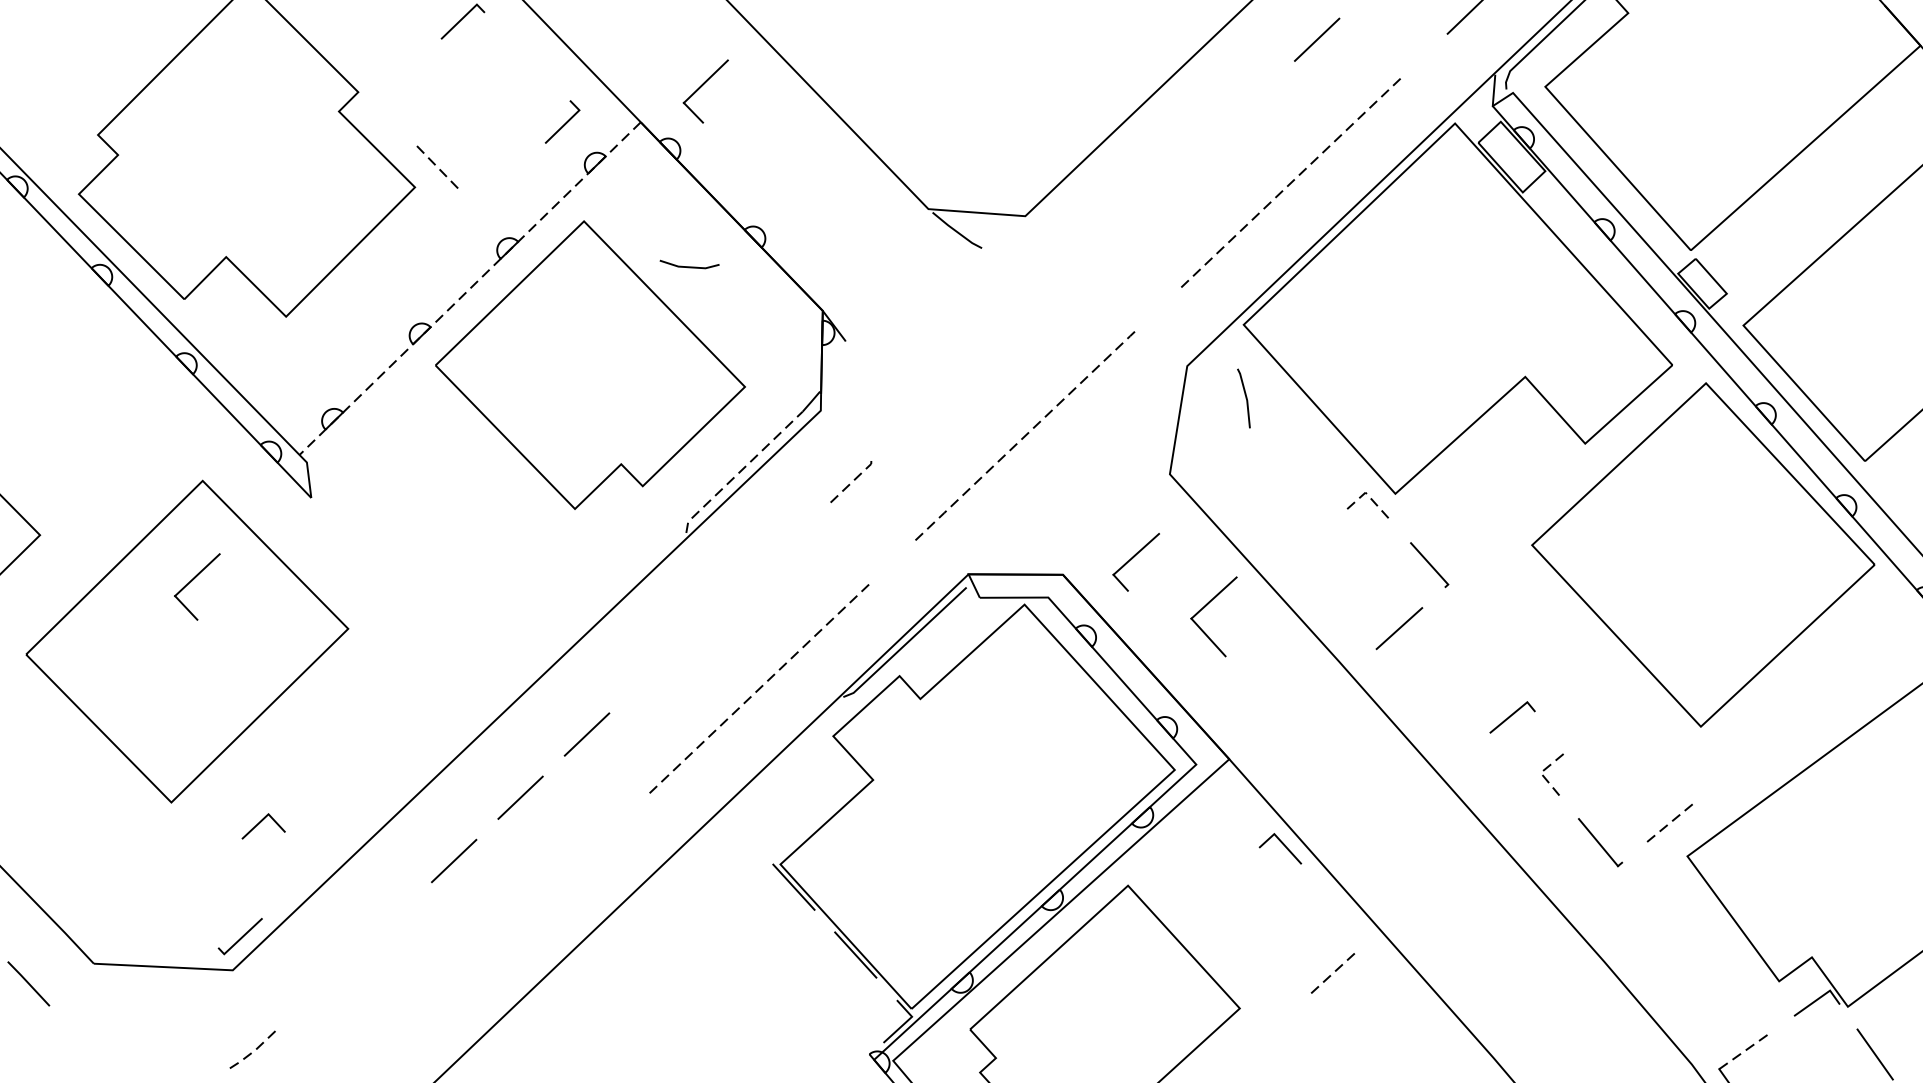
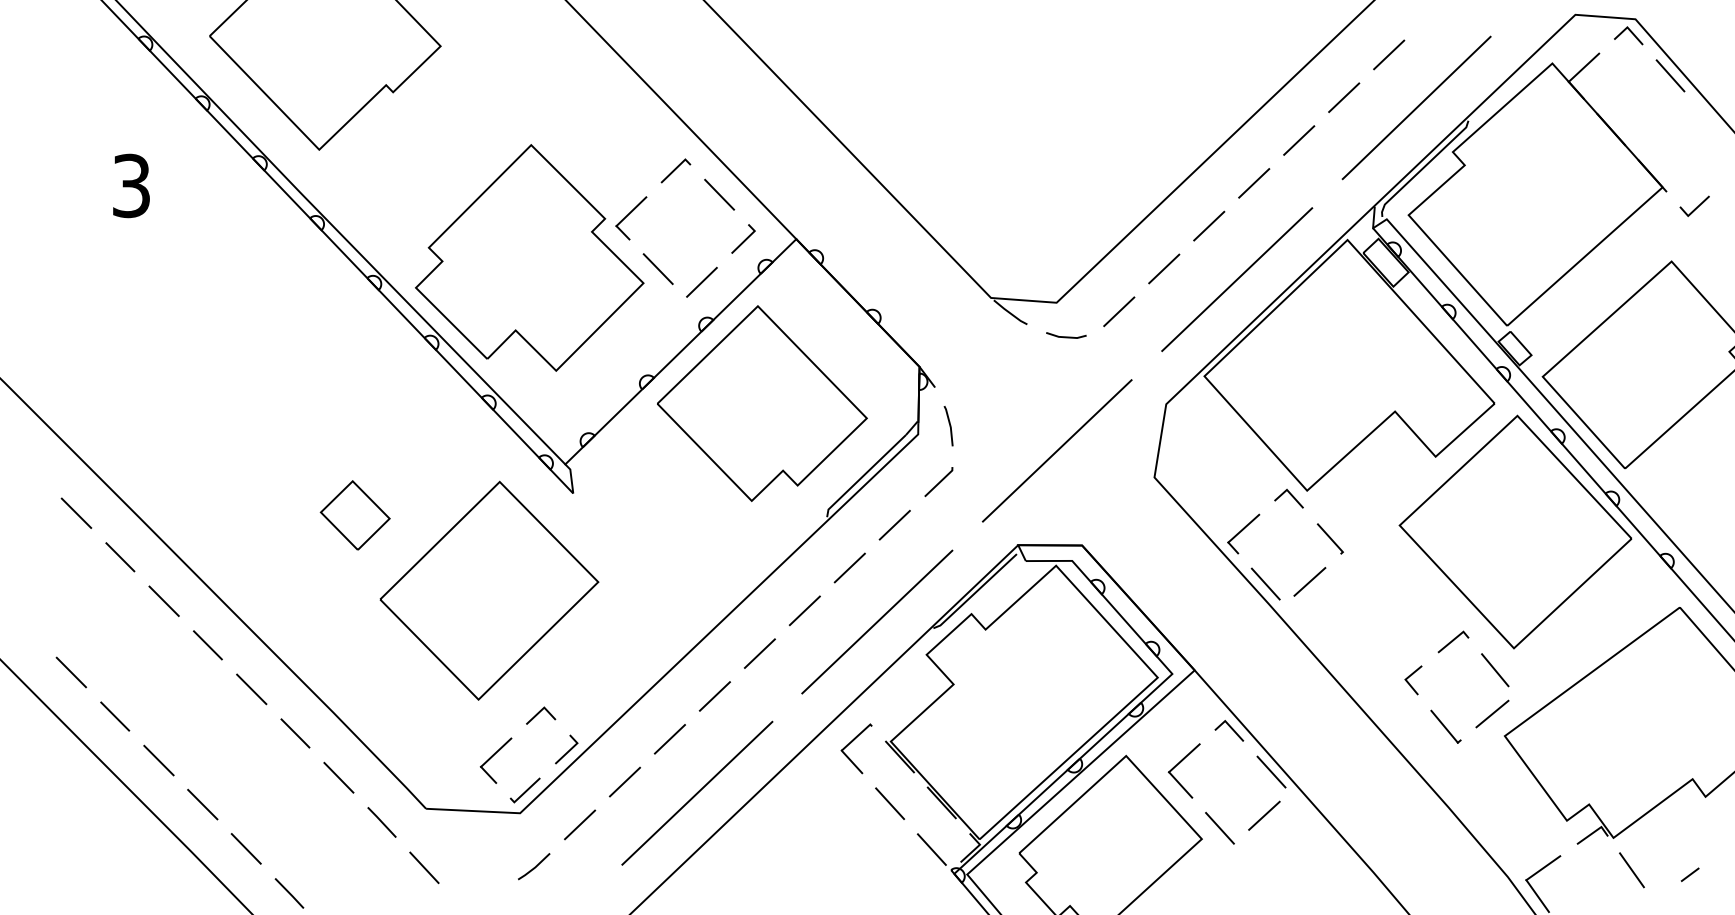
line: (527, 56) -> (719, 194), added
part: (706, 91) -> (631, 218), moved
line: (1251, 102) -> (1209, 225), added
line: (1184, 165) -> (1164, 268), added
line: (437, 167) -> (658, 269), dashed -> solid
line: (1292, 181) -> (1237, 279), dashed -> solid
line: (500, 184) -> (701, 281), added
line: (1118, 229) -> (1119, 311), added
line: (689, 266) -> (1066, 336), moved
line: (469, 289) -> (680, 352), dashed -> solid
line: (1245, 398) -> (949, 426), moved
line: (1026, 434) -> (1057, 450), dashed -> solid
line: (741, 471) -> (864, 475), dashed -> solid
line: (853, 480) -> (940, 481), dashed -> solid
line: (1369, 496) -> (1289, 492), dashed -> solid
line: (785, 543) -> (894, 524), added
part: (1135, 561) -> (1243, 533), moved
part: (196, 586) -> (495, 760), moved
line: (719, 607) -> (849, 567), added
part: (1206, 607) -> (1179, 764), moved
line: (1333, 630) -> (1265, 583), added
line: (652, 670) -> (804, 610), added
line: (760, 687) -> (877, 621), dashed -> solid
line: (1512, 716) -> (1453, 641), moved
line: (1673, 759) -> (1495, 670), added
line: (1542, 772) -> (1406, 679), dashed -> solid
line: (1669, 824) -> (1492, 714), dashed -> solid
part: (722, 867) -> (851, 743), added
line: (304, 877) -> (568, 750), added
line: (1342, 908) -> (1271, 771), added
line: (388, 923) -> (625, 781), added
line: (494, 939) -> (697, 792), added
line: (779, 955) -> (890, 803), added
line: (1332, 973) -> (1264, 815), dashed -> solid
line: (321, 986) -> (580, 824), added
line: (1265, 991) -> (1219, 827), added
line: (840, 1023) -> (931, 849), added
line: (91, 1050) -> (424, 867), added
line: (255, 1050) -> (535, 867), dashed -> solid
line: (1744, 1051) -> (1543, 868), dashed -> solid

